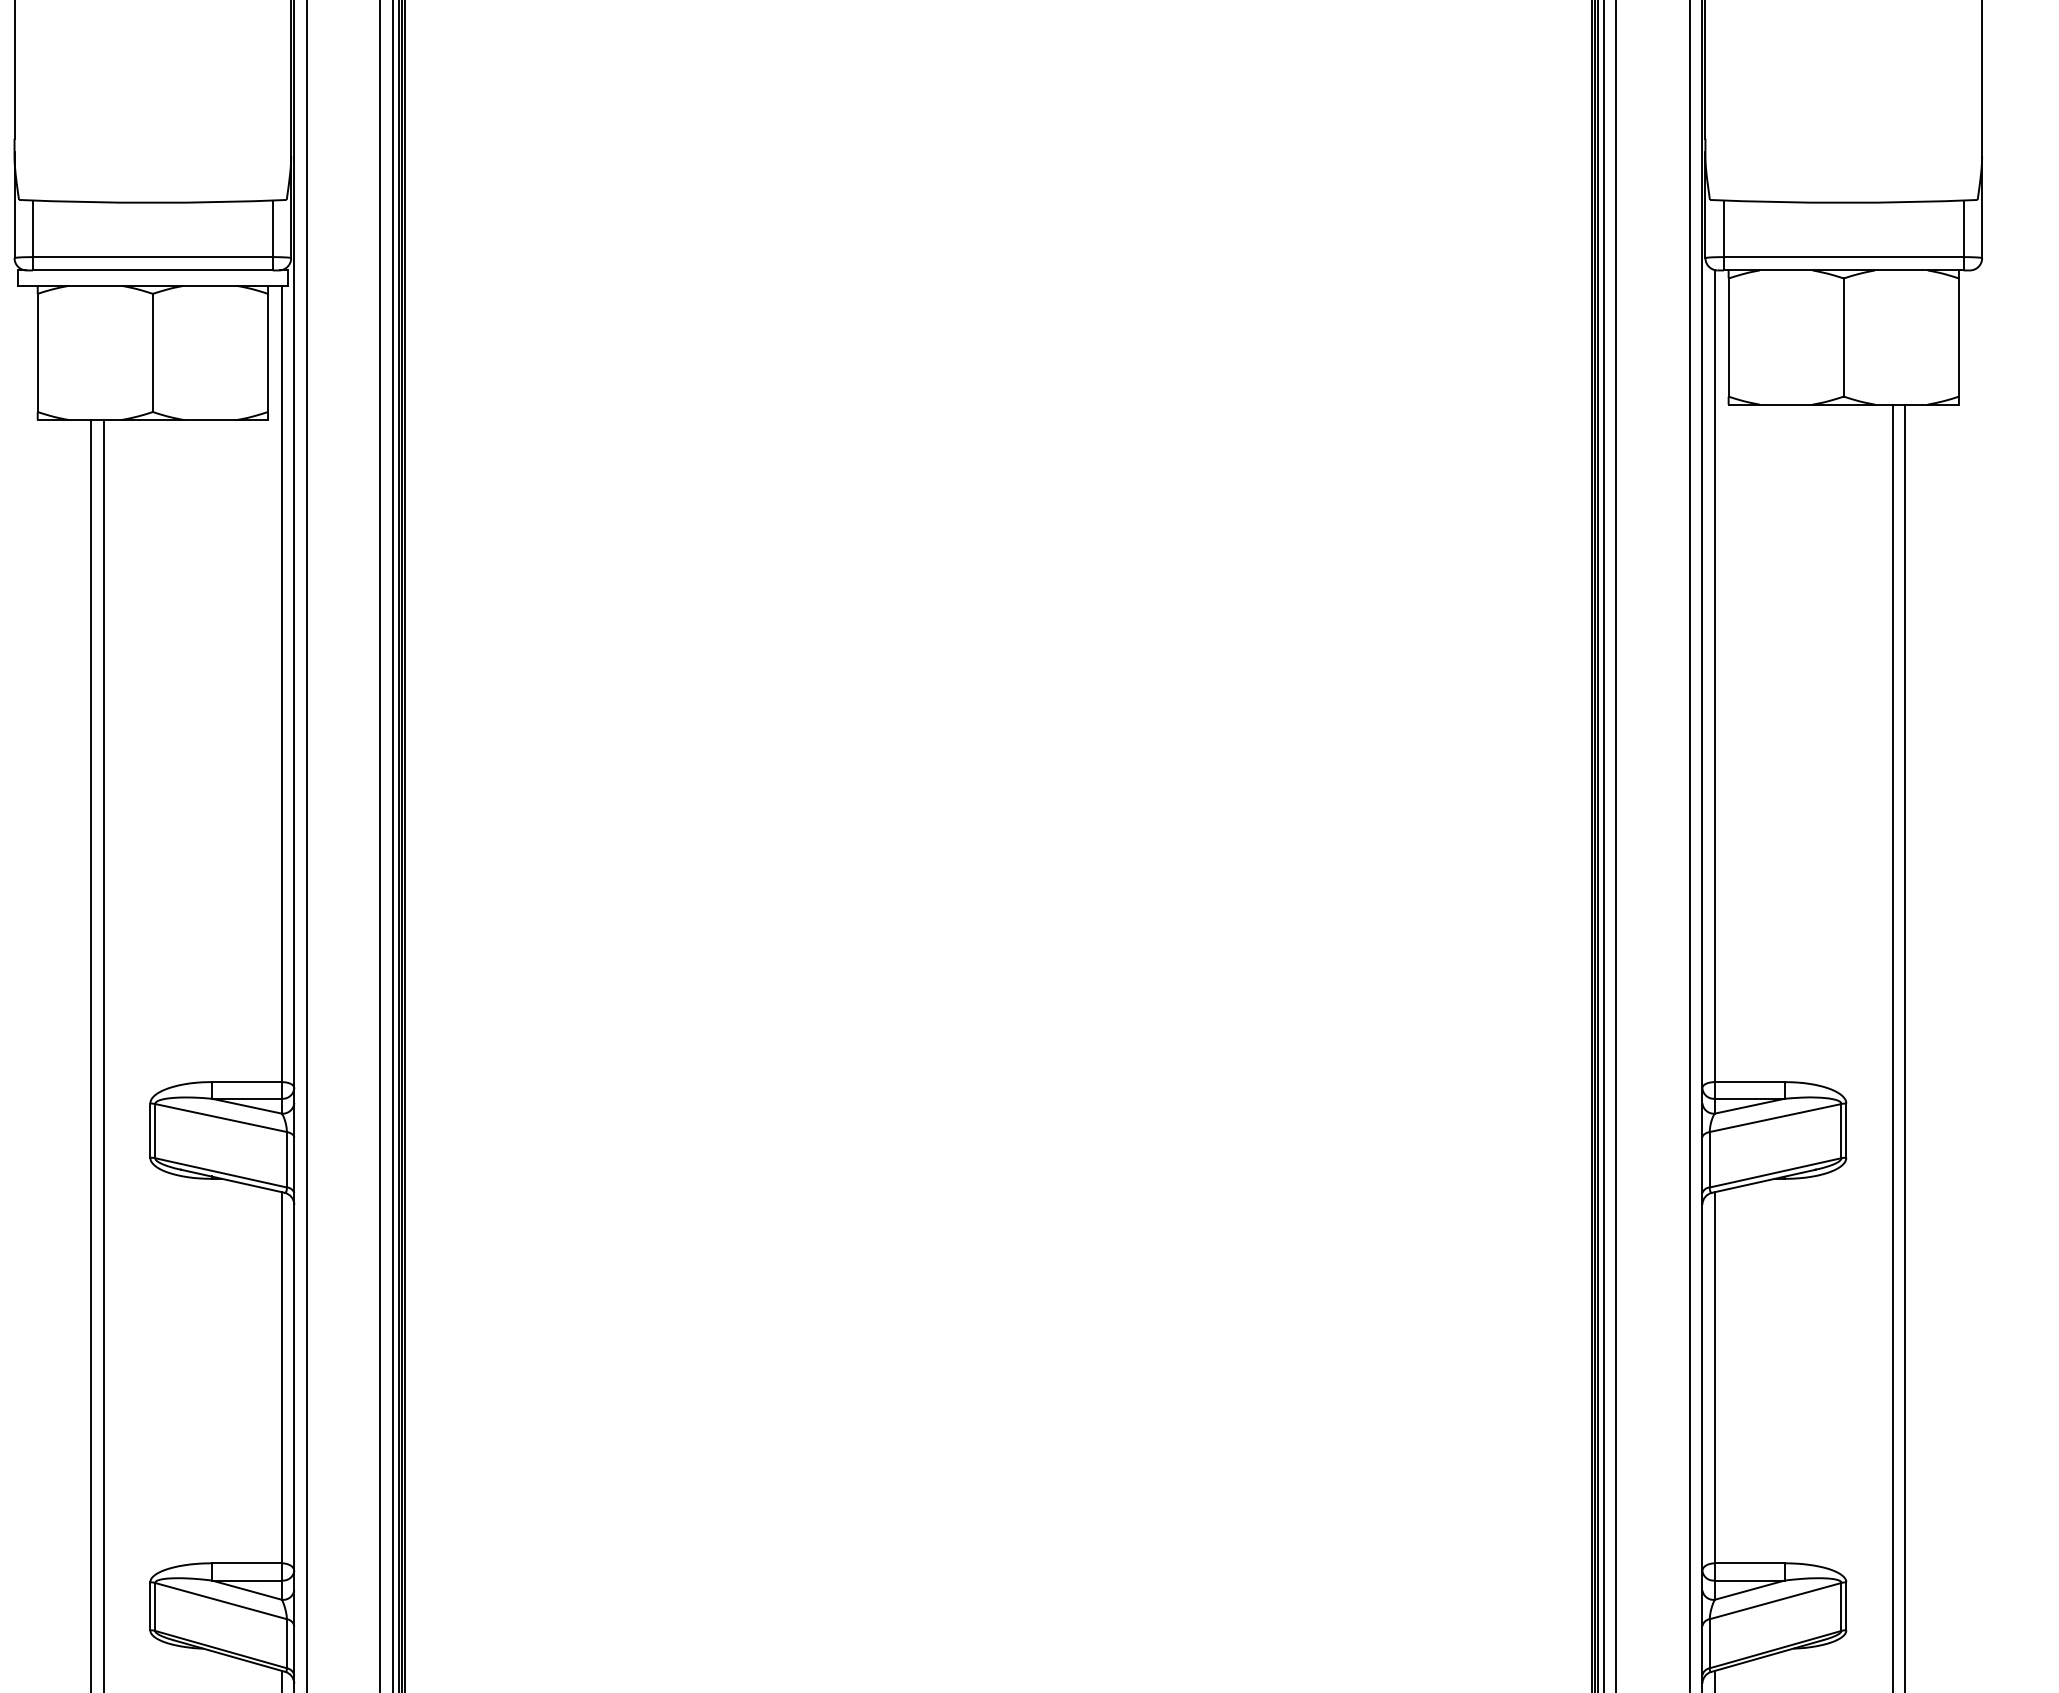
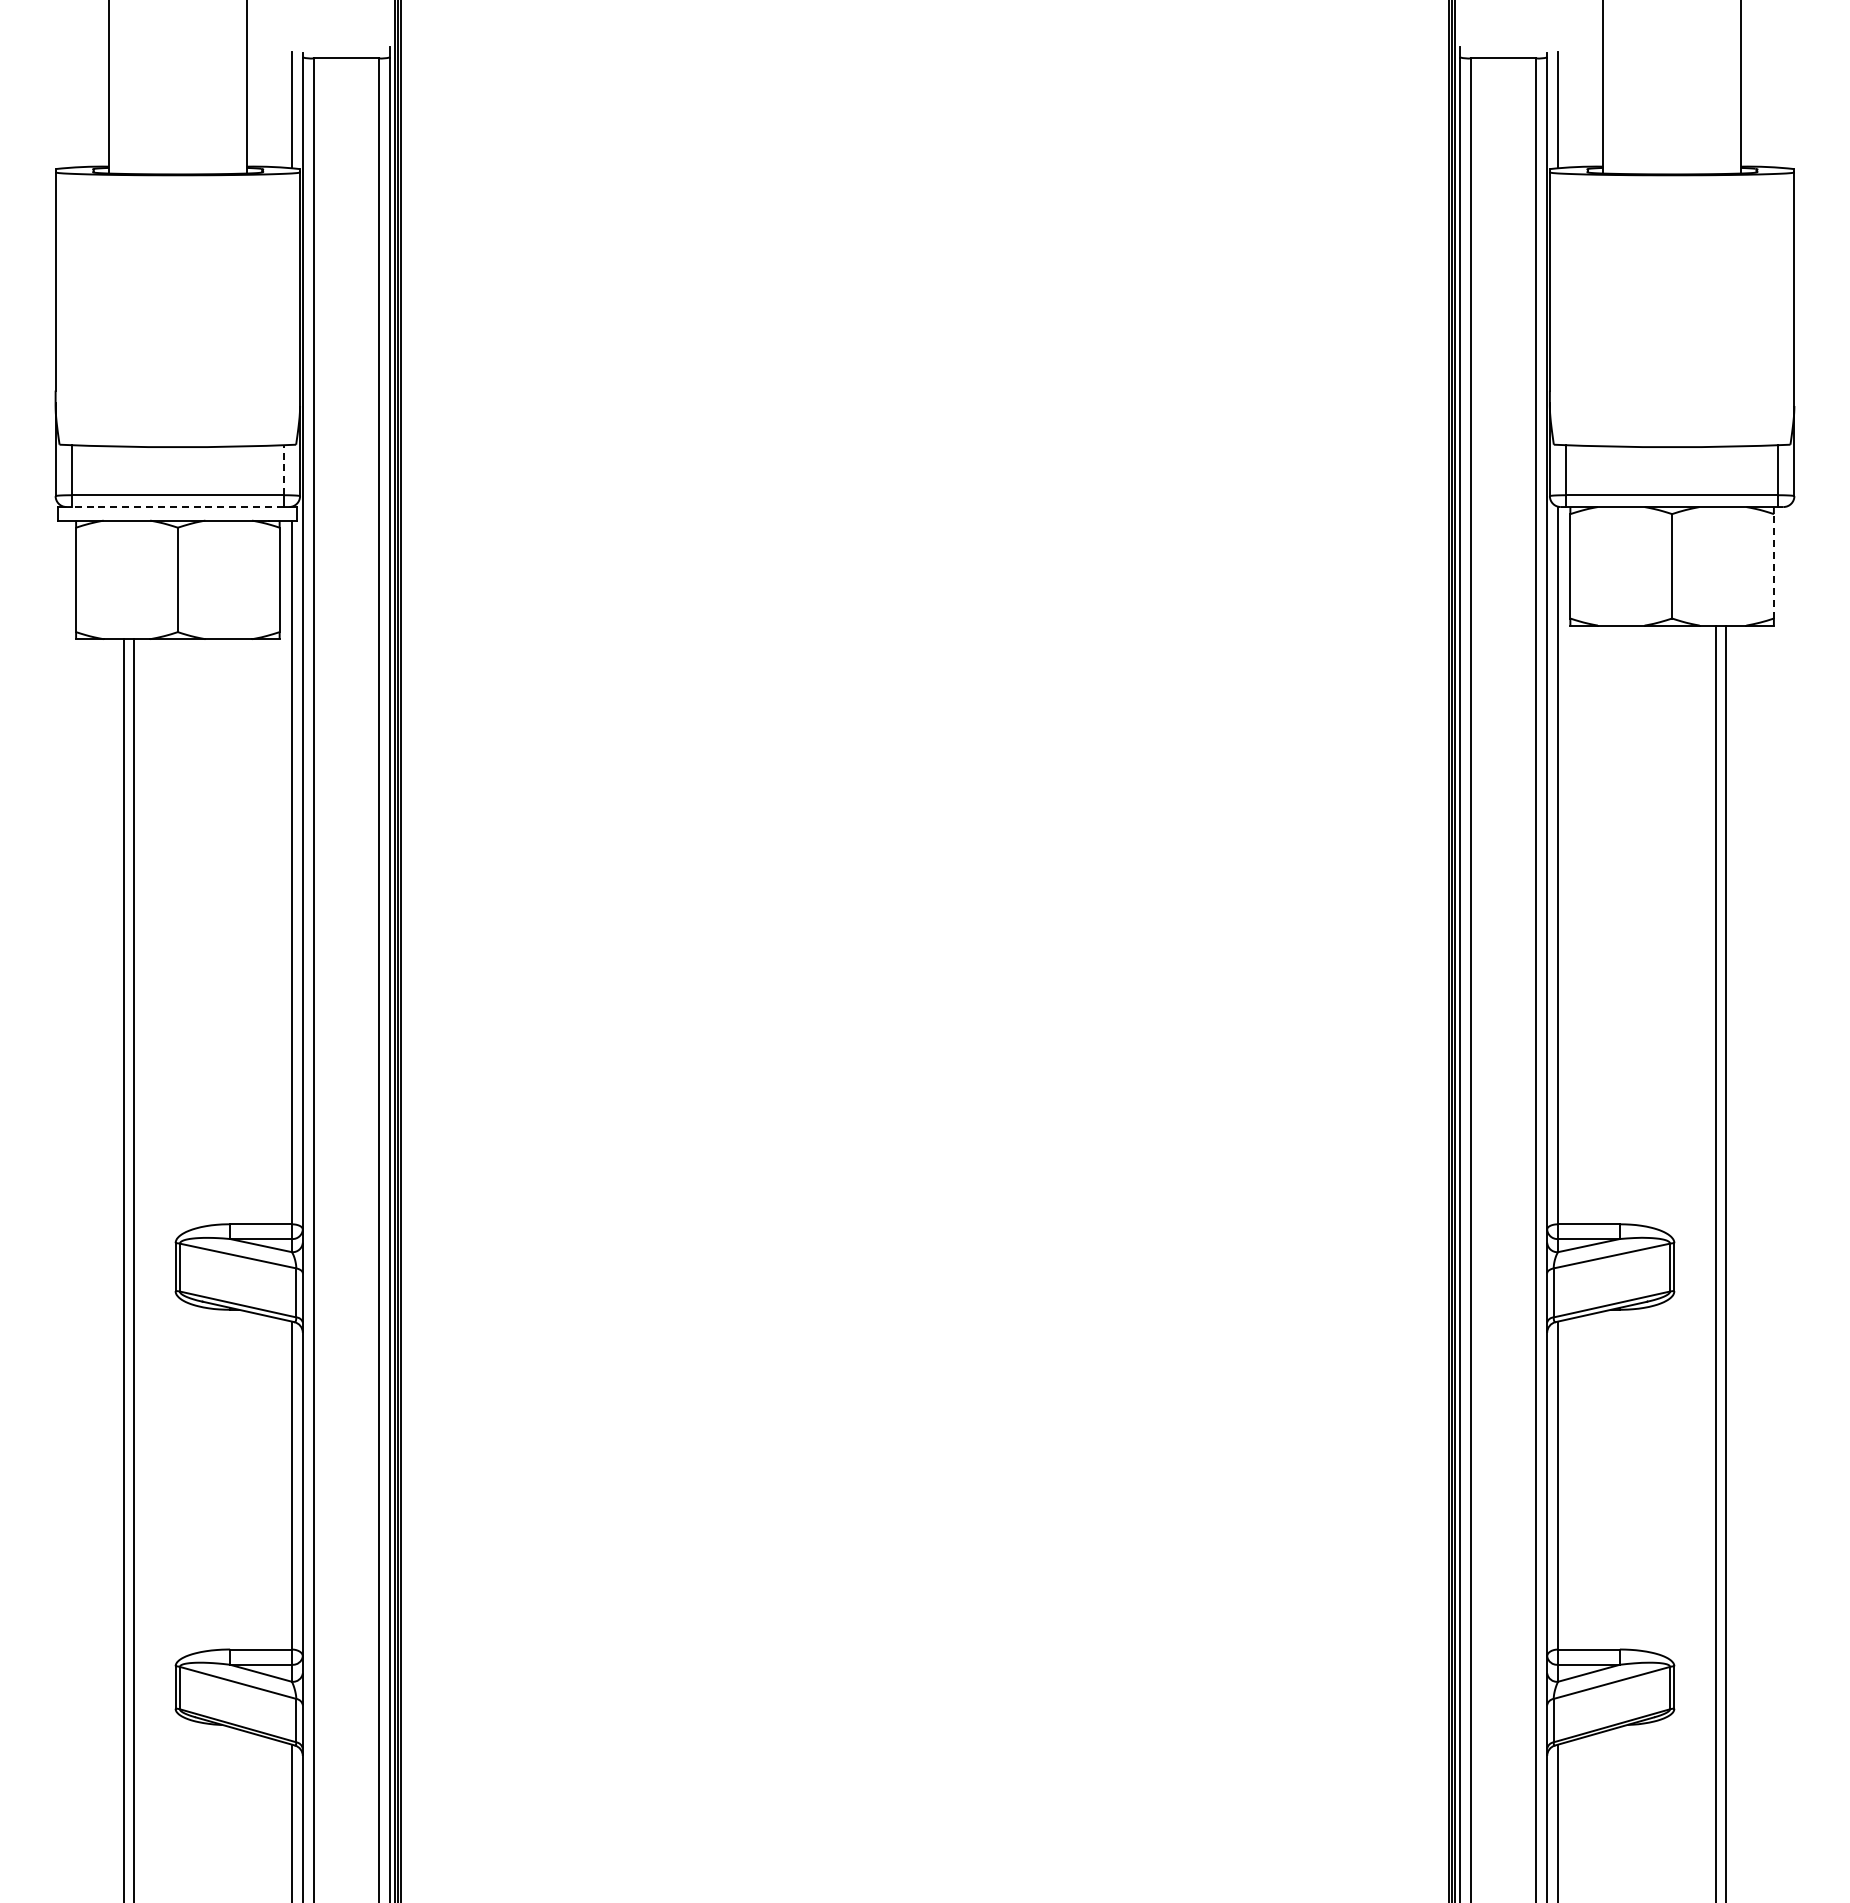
line: (272, 229) -> (283, 470), solid -> dashed
line: (152, 270) -> (177, 507), solid -> dashed
line: (1958, 336) -> (1773, 565), solid -> dashed

